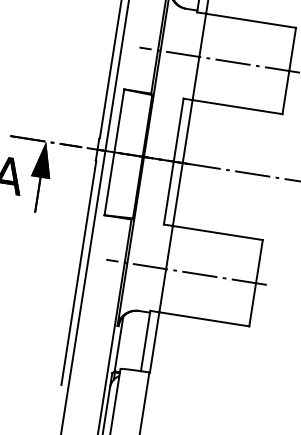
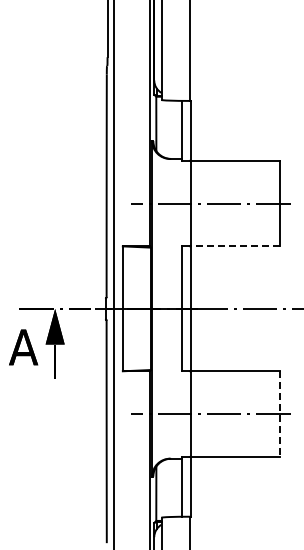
line: (237, 107) -> (235, 246), solid -> dashed
line: (255, 283) -> (279, 414), solid -> dashed

